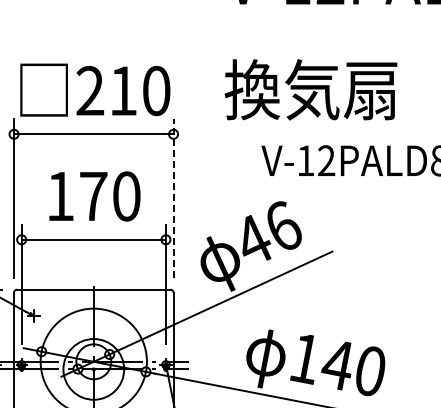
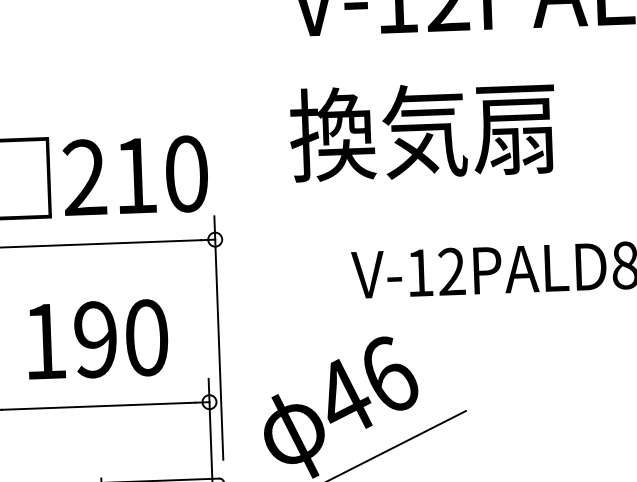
text: (310, 89) -> (421, 130), moved
text: (93, 196) -> (95, 339), 170 -> 190
line: (173, 197) -> (218, 336), dashed -> solid

